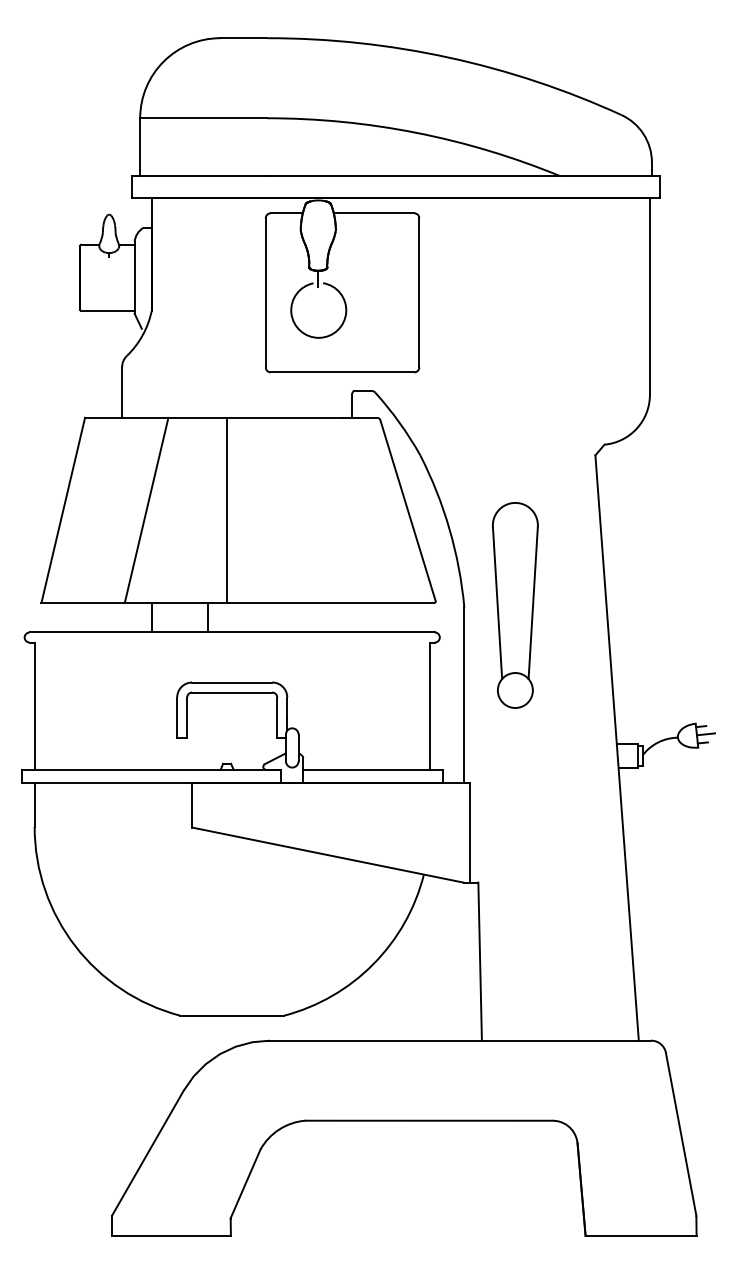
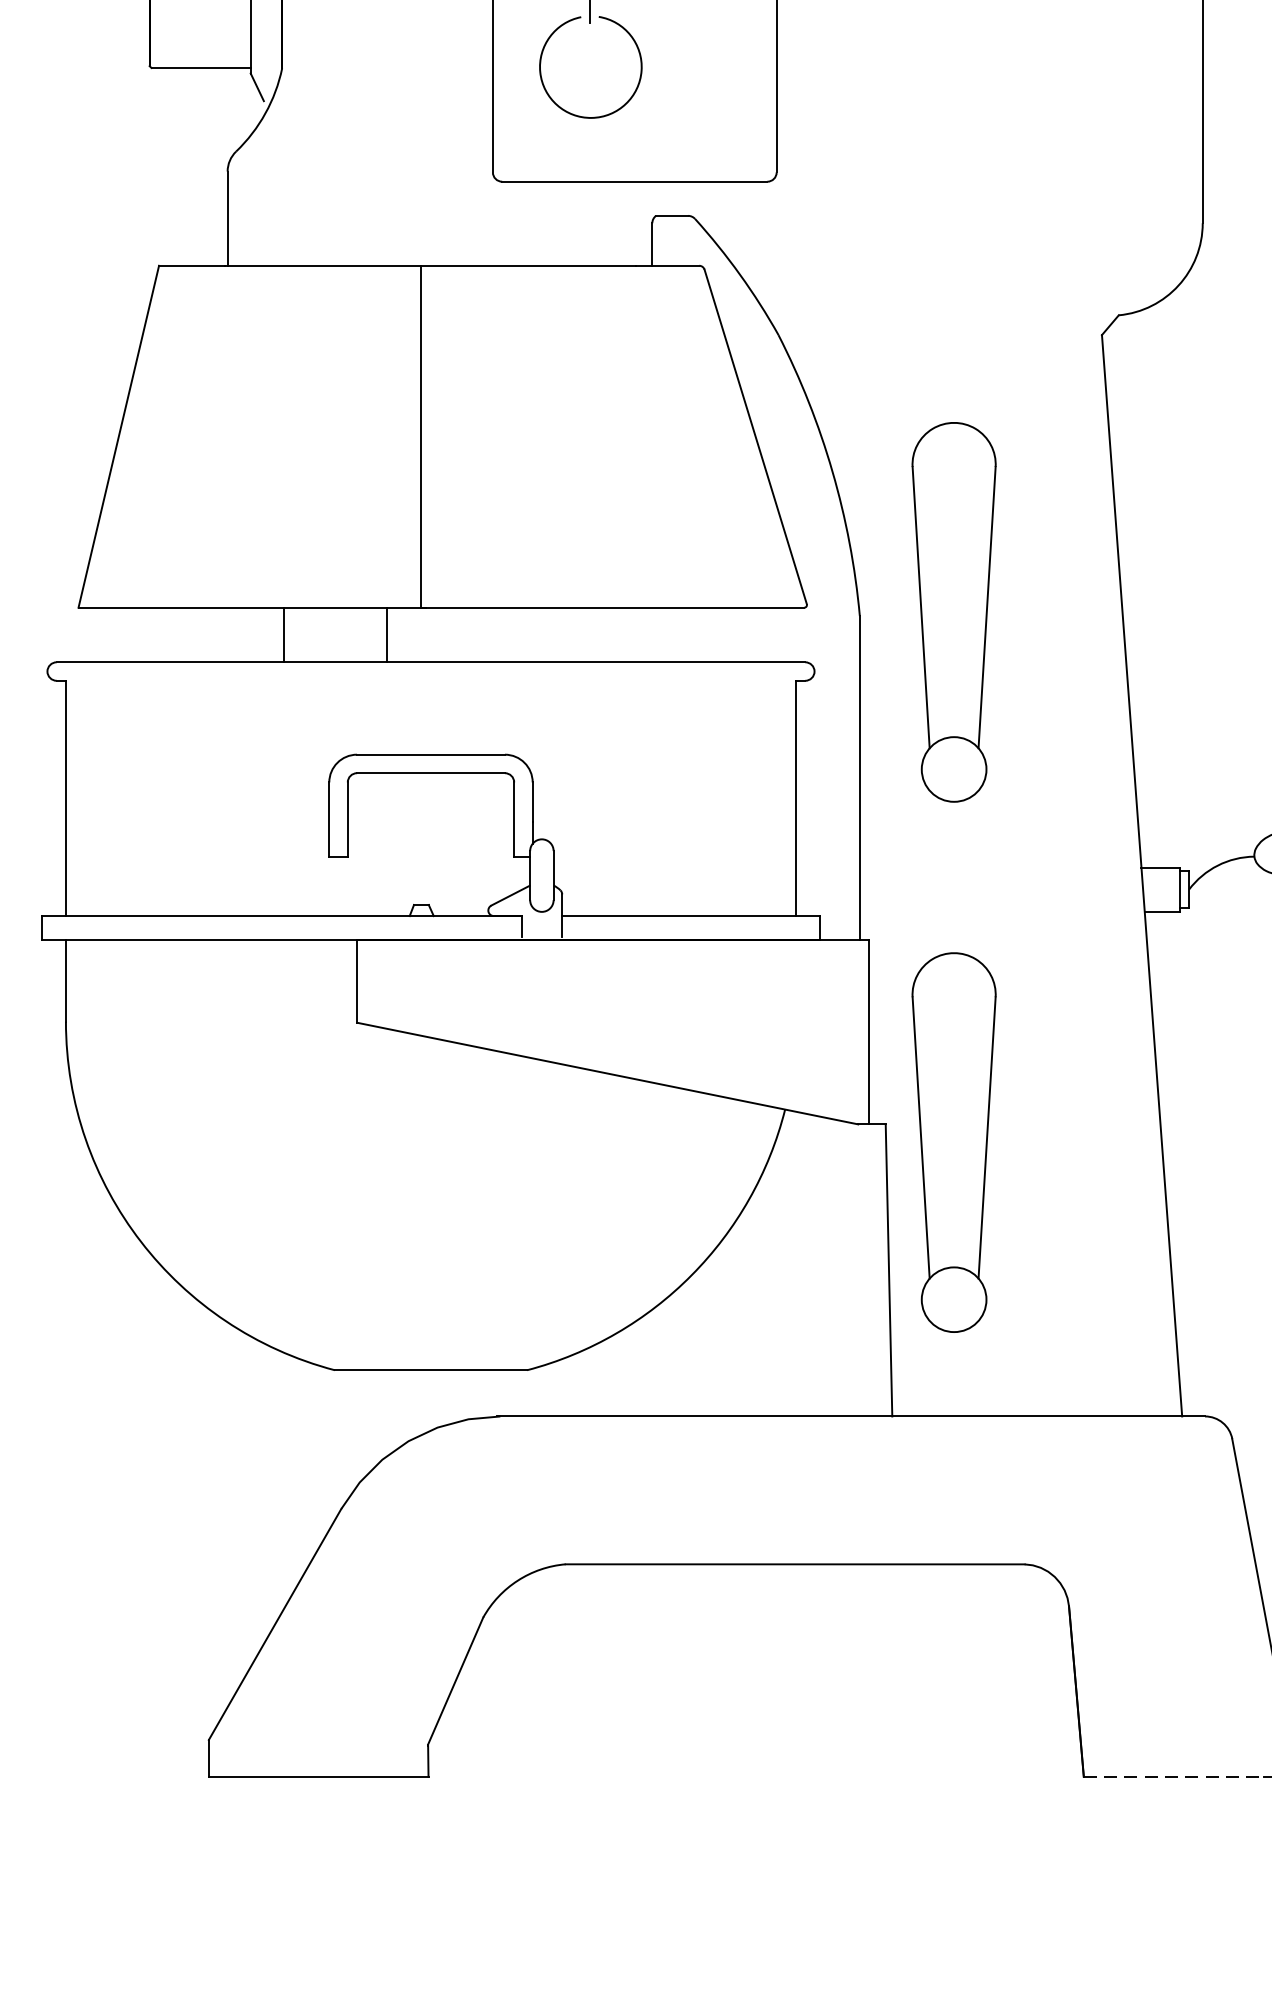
line: (146, 509) -> (272, 435), removed
part: (515, 892) -> (954, 1142), added
line: (634, 1235) -> (1174, 1776), solid -> dashed

